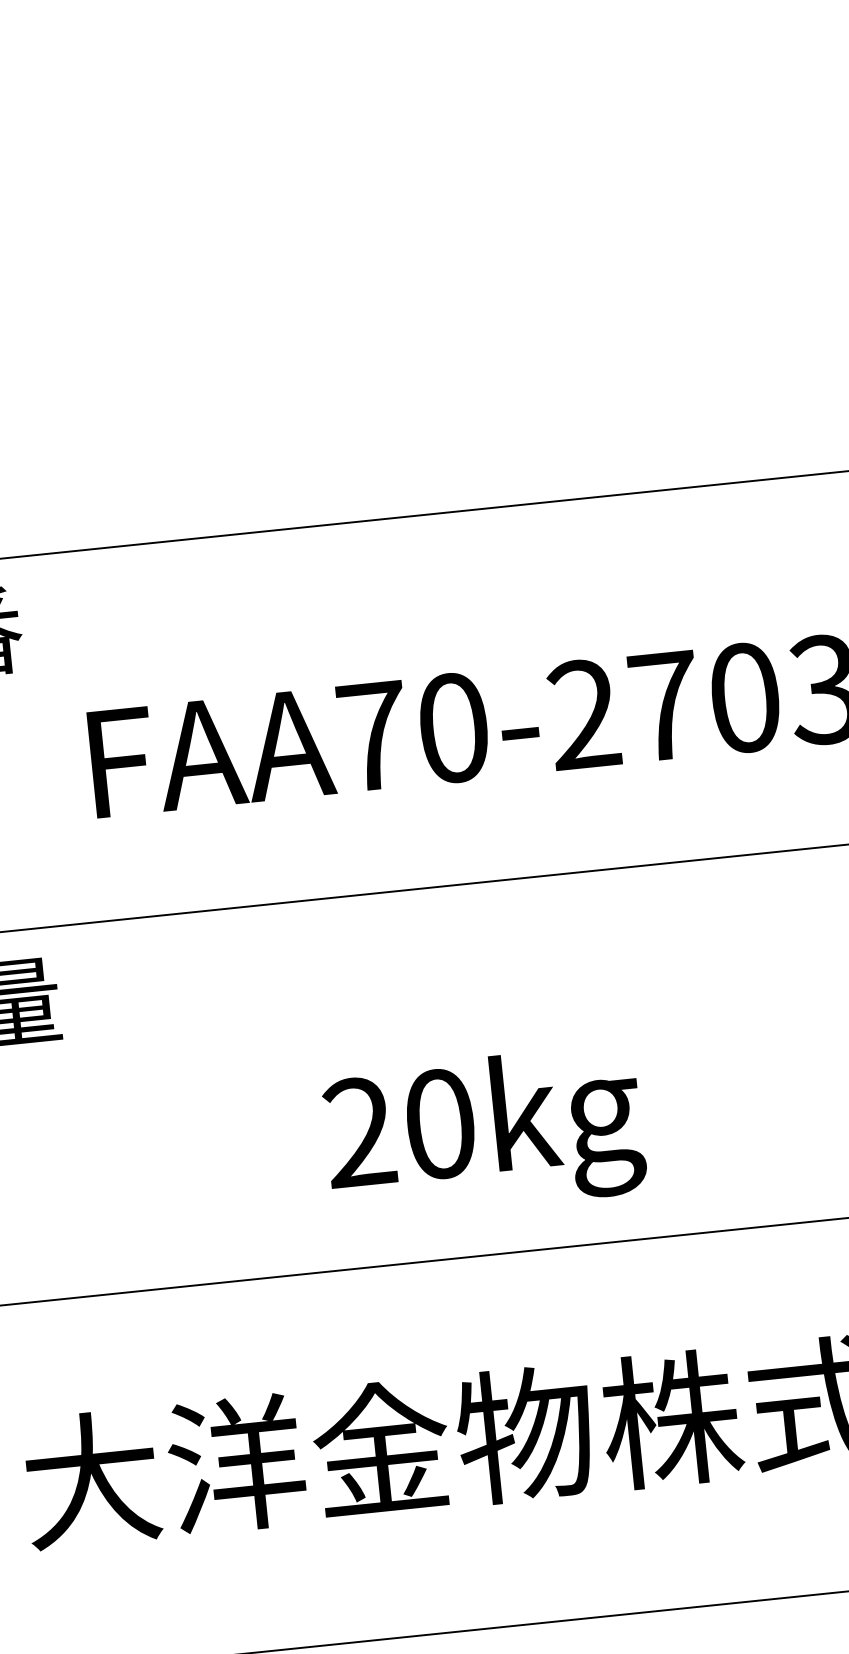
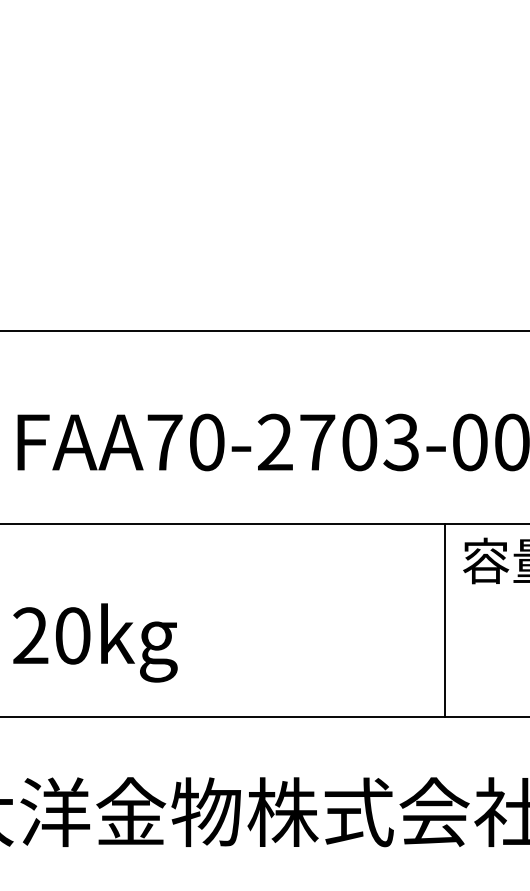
text: (484, 1132) -> (95, 642), moved

